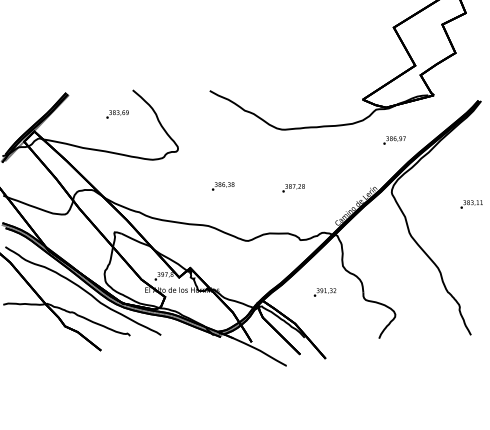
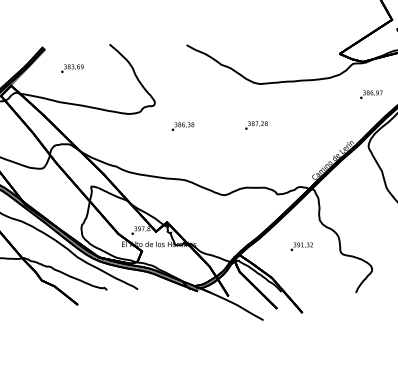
text: (117, 114) -> (72, 68), moved
text: (223, 186) -> (183, 126), moved
text: (293, 188) -> (256, 125), moved

